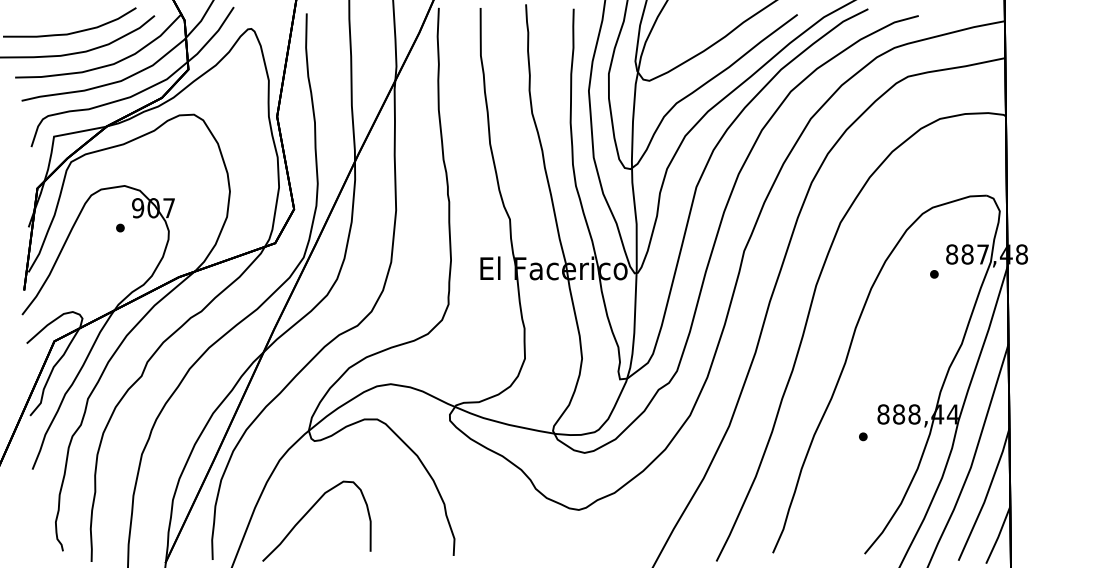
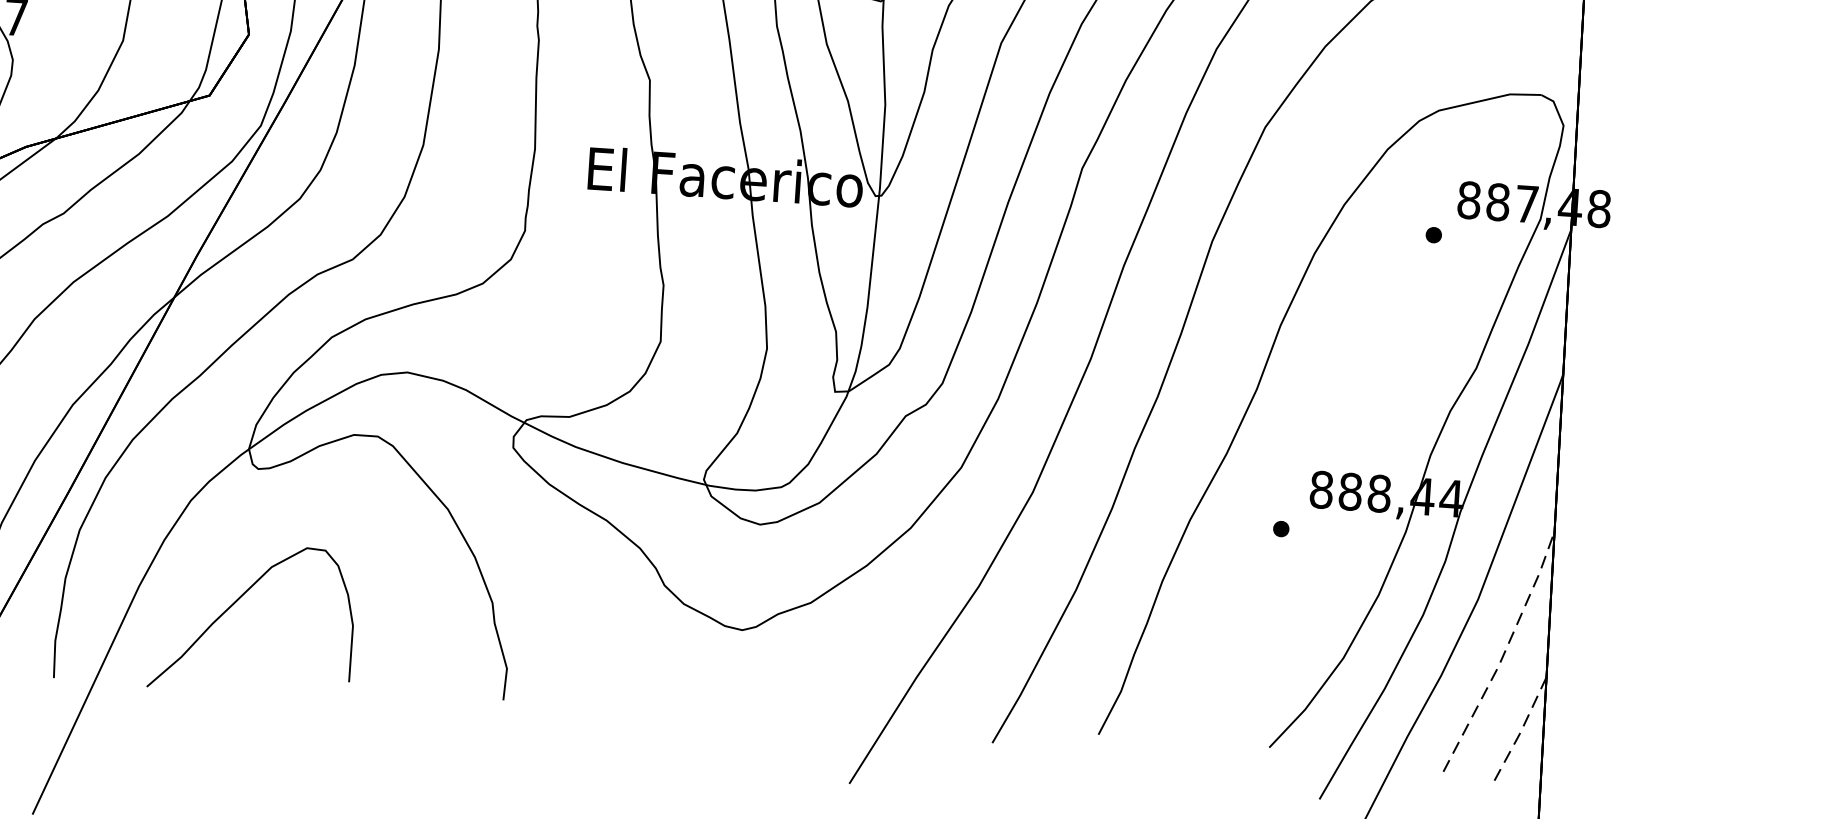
line: (987, 495) -> (1505, 653), solid -> dashed
line: (998, 536) -> (1520, 731), solid -> dashed

